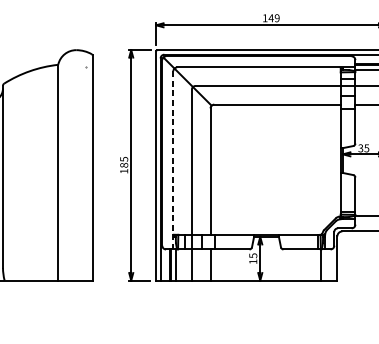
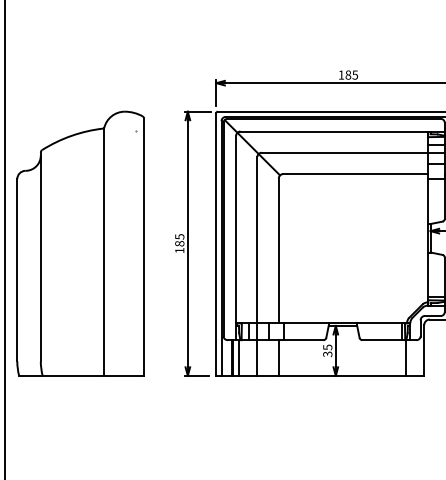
text: (273, 17) -> (351, 74), 149 -> 185
line: (173, 160) -> (236, 238), dashed -> solid
text: (253, 261) -> (327, 354), 15 -> 35

